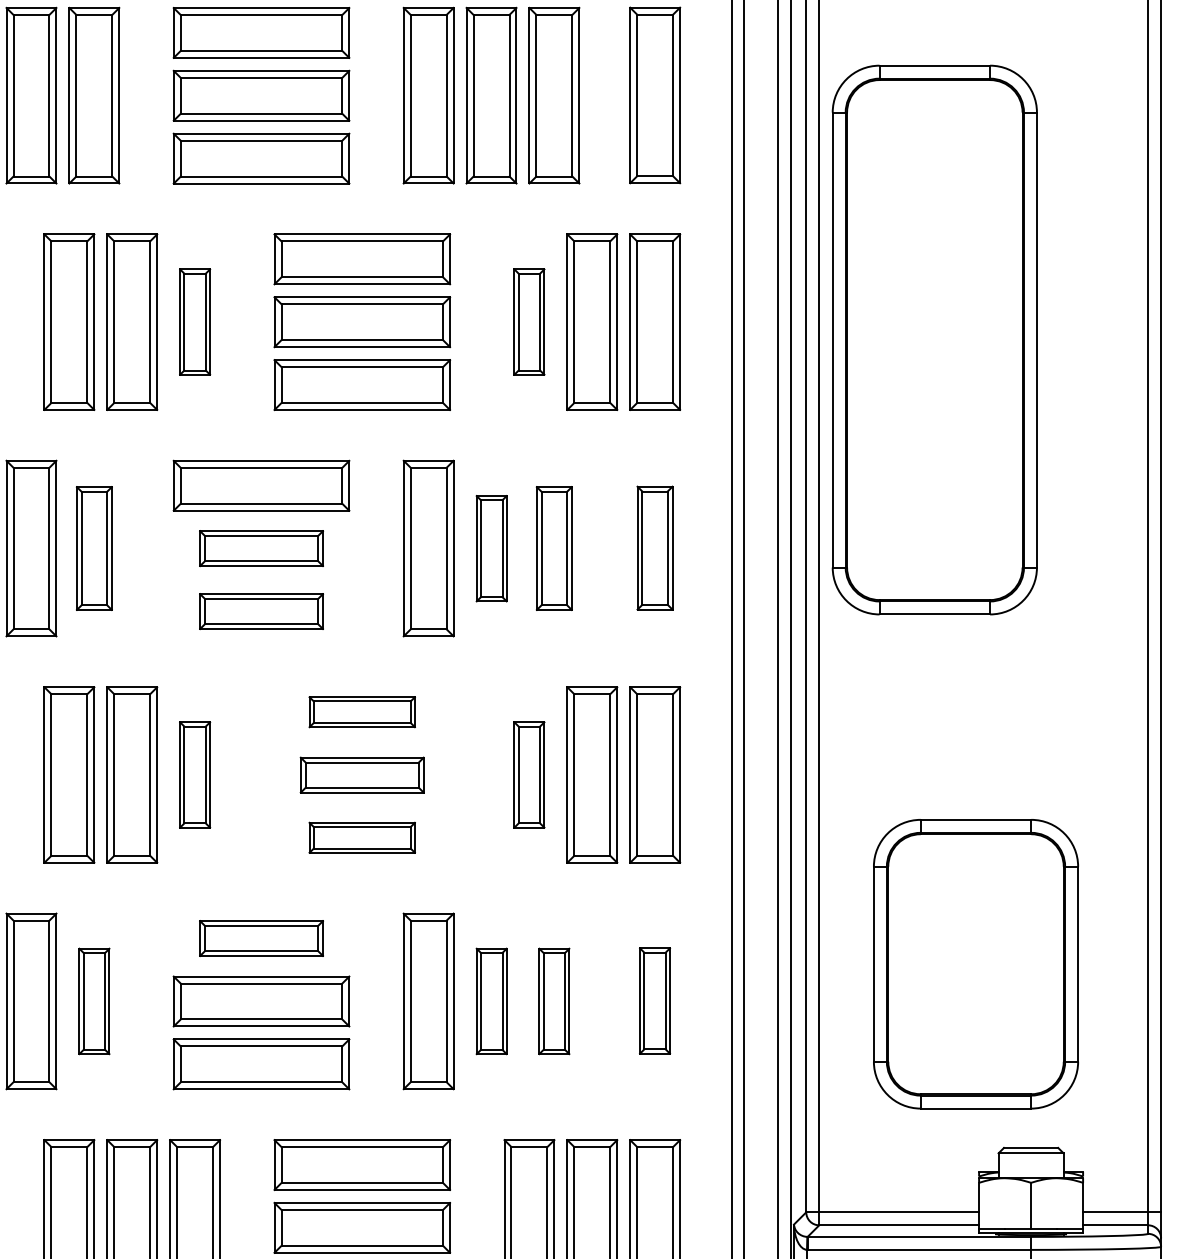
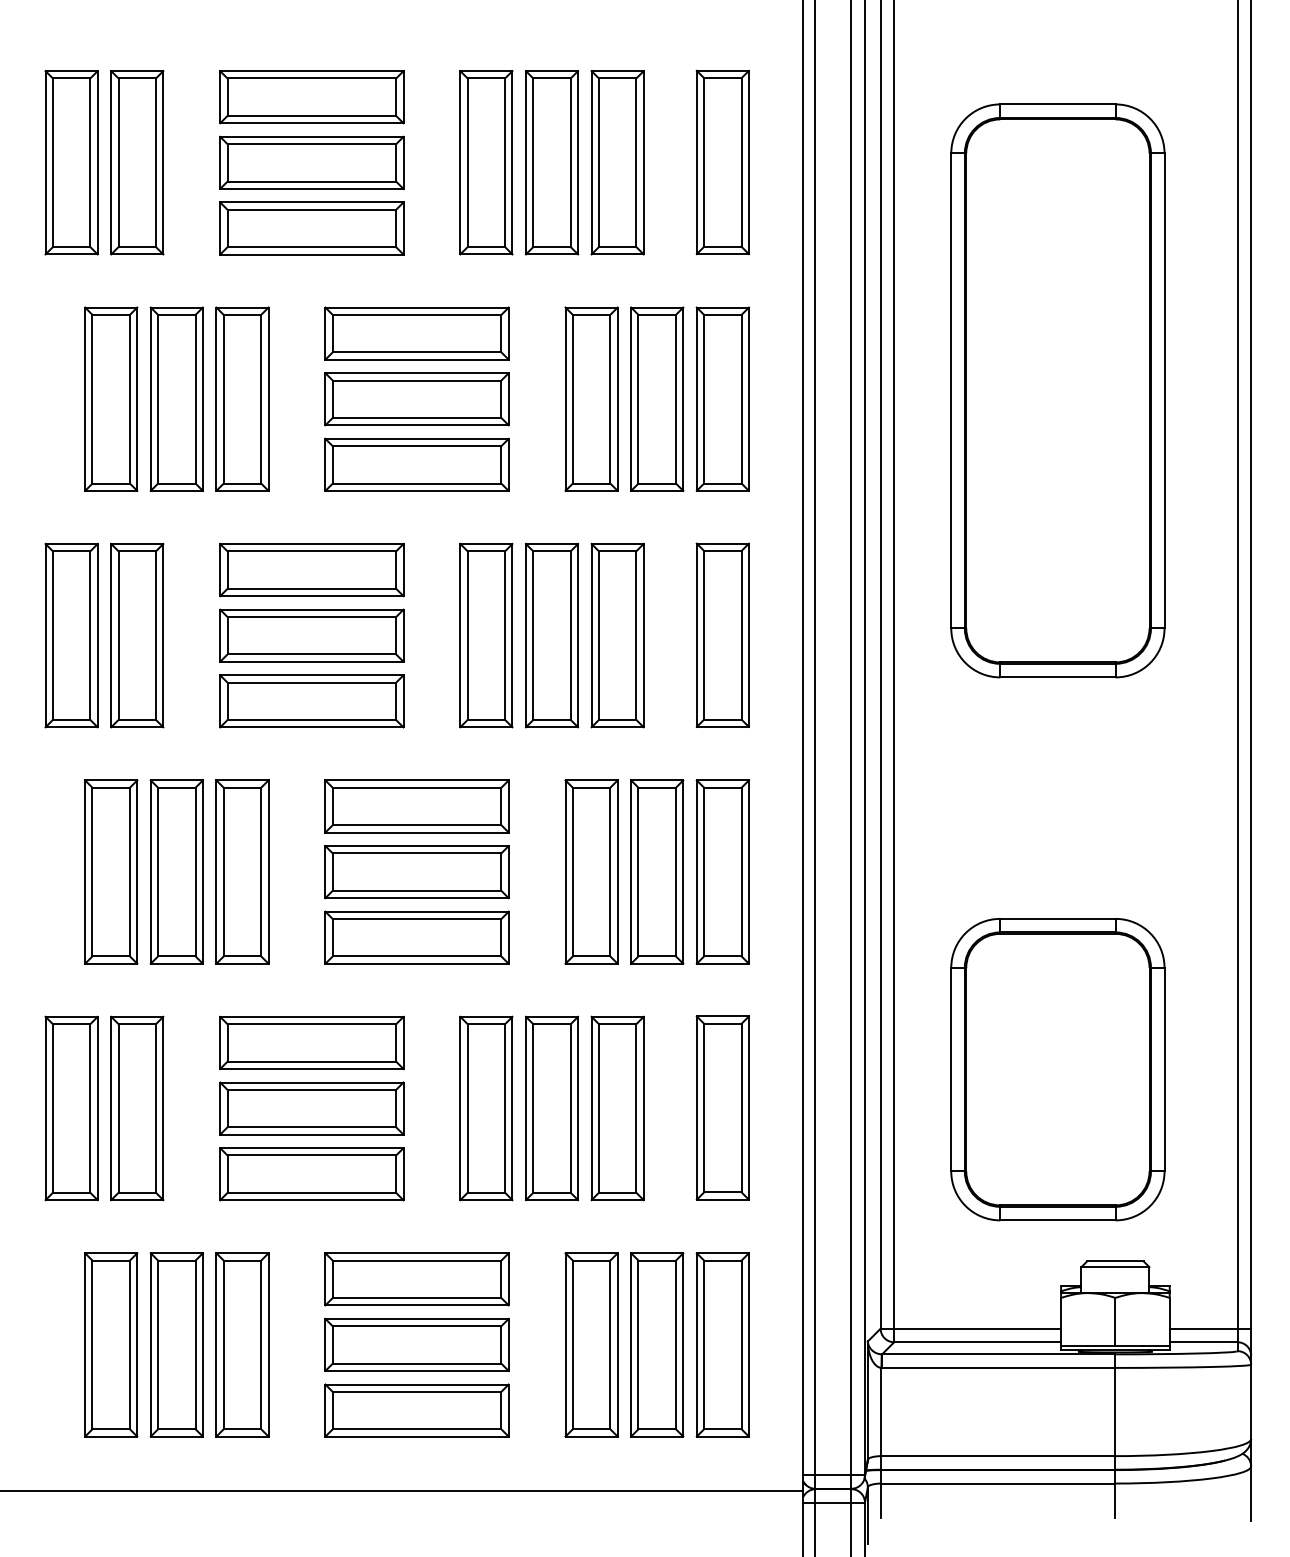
part: (195, 321) -> (242, 398), size x1.67
part: (529, 321) -> (591, 398), size x1.67
part: (934, 339) -> (1057, 390), moved
part: (654, 547) -> (722, 634), size x1.43
part: (94, 548) -> (137, 635), size x1.43
part: (261, 548) -> (311, 635), size x1.43
part: (491, 548) -> (552, 635), size x1.67
part: (554, 548) -> (617, 635), size x1.43
part: (261, 611) -> (311, 701), size x1.43
part: (361, 712) -> (416, 806), size x1.67
part: (195, 774) -> (242, 871), size x1.67
part: (529, 774) -> (591, 871), size x1.67
part: (361, 775) -> (416, 872), size x1.43
part: (361, 837) -> (416, 937), size x1.67
part: (261, 938) -> (311, 1042), size x1.43
part: (654, 1000) -> (722, 1107), size x1.67
part: (94, 1001) -> (137, 1108), size x1.67
part: (491, 1001) -> (552, 1108), size x1.67
part: (554, 1001) -> (617, 1108), size x1.67

